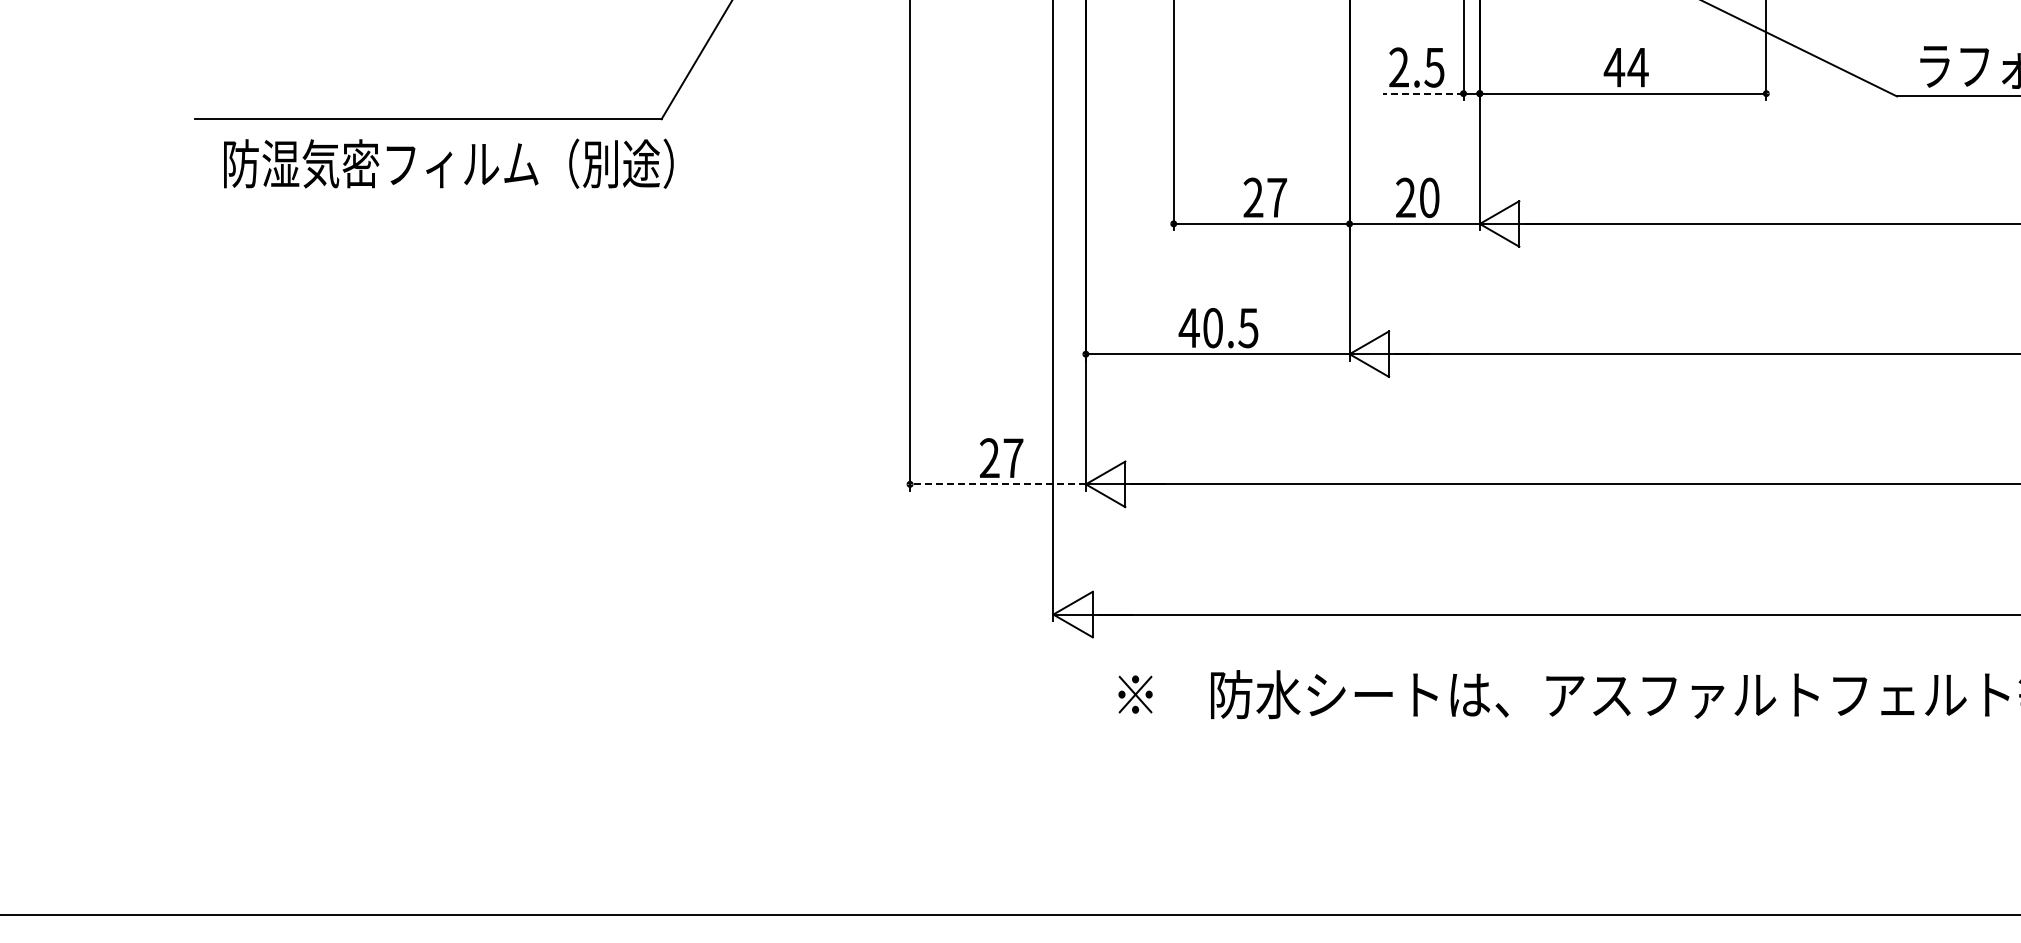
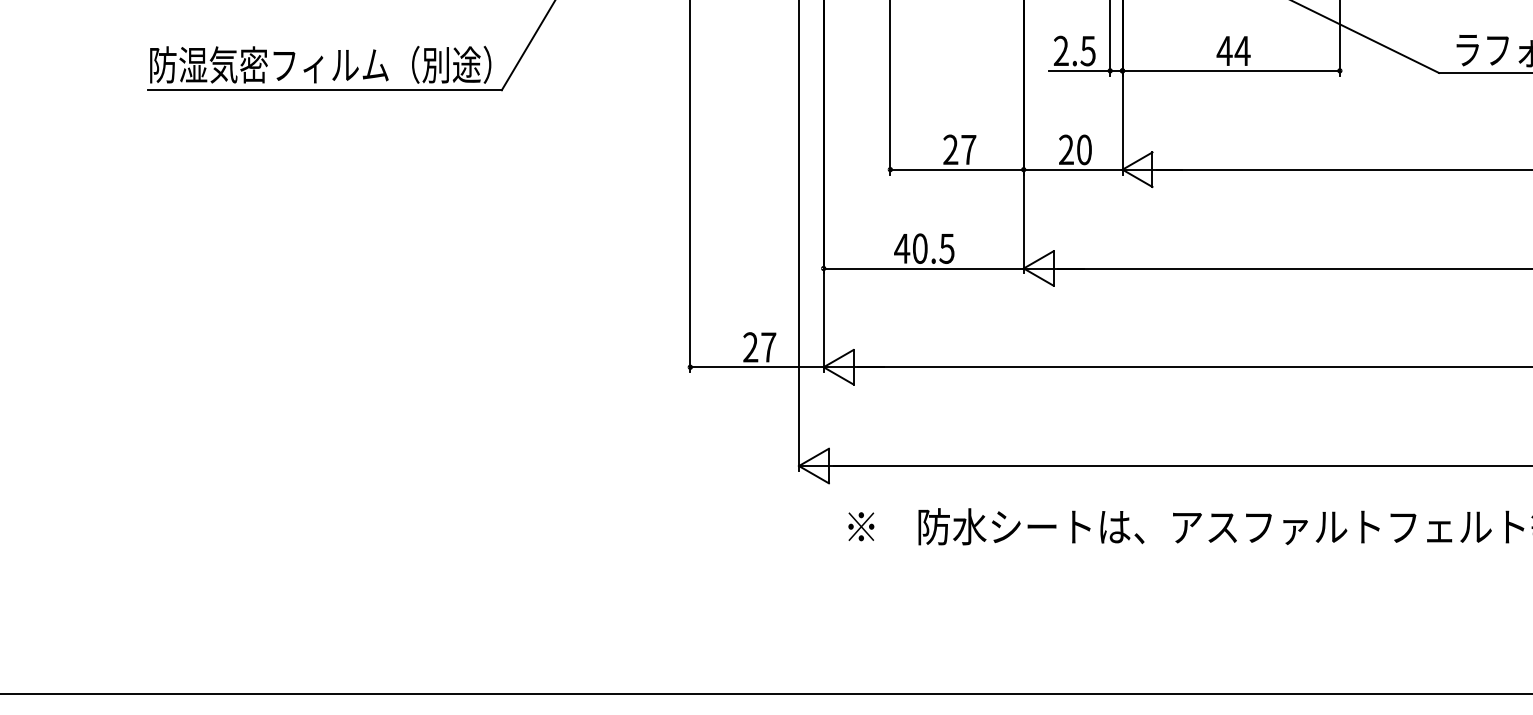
line: (1422, 93) -> (1079, 70), dashed -> solid
text: (448, 163) -> (320, 64), moved
line: (997, 484) -> (756, 367), dashed -> solid

